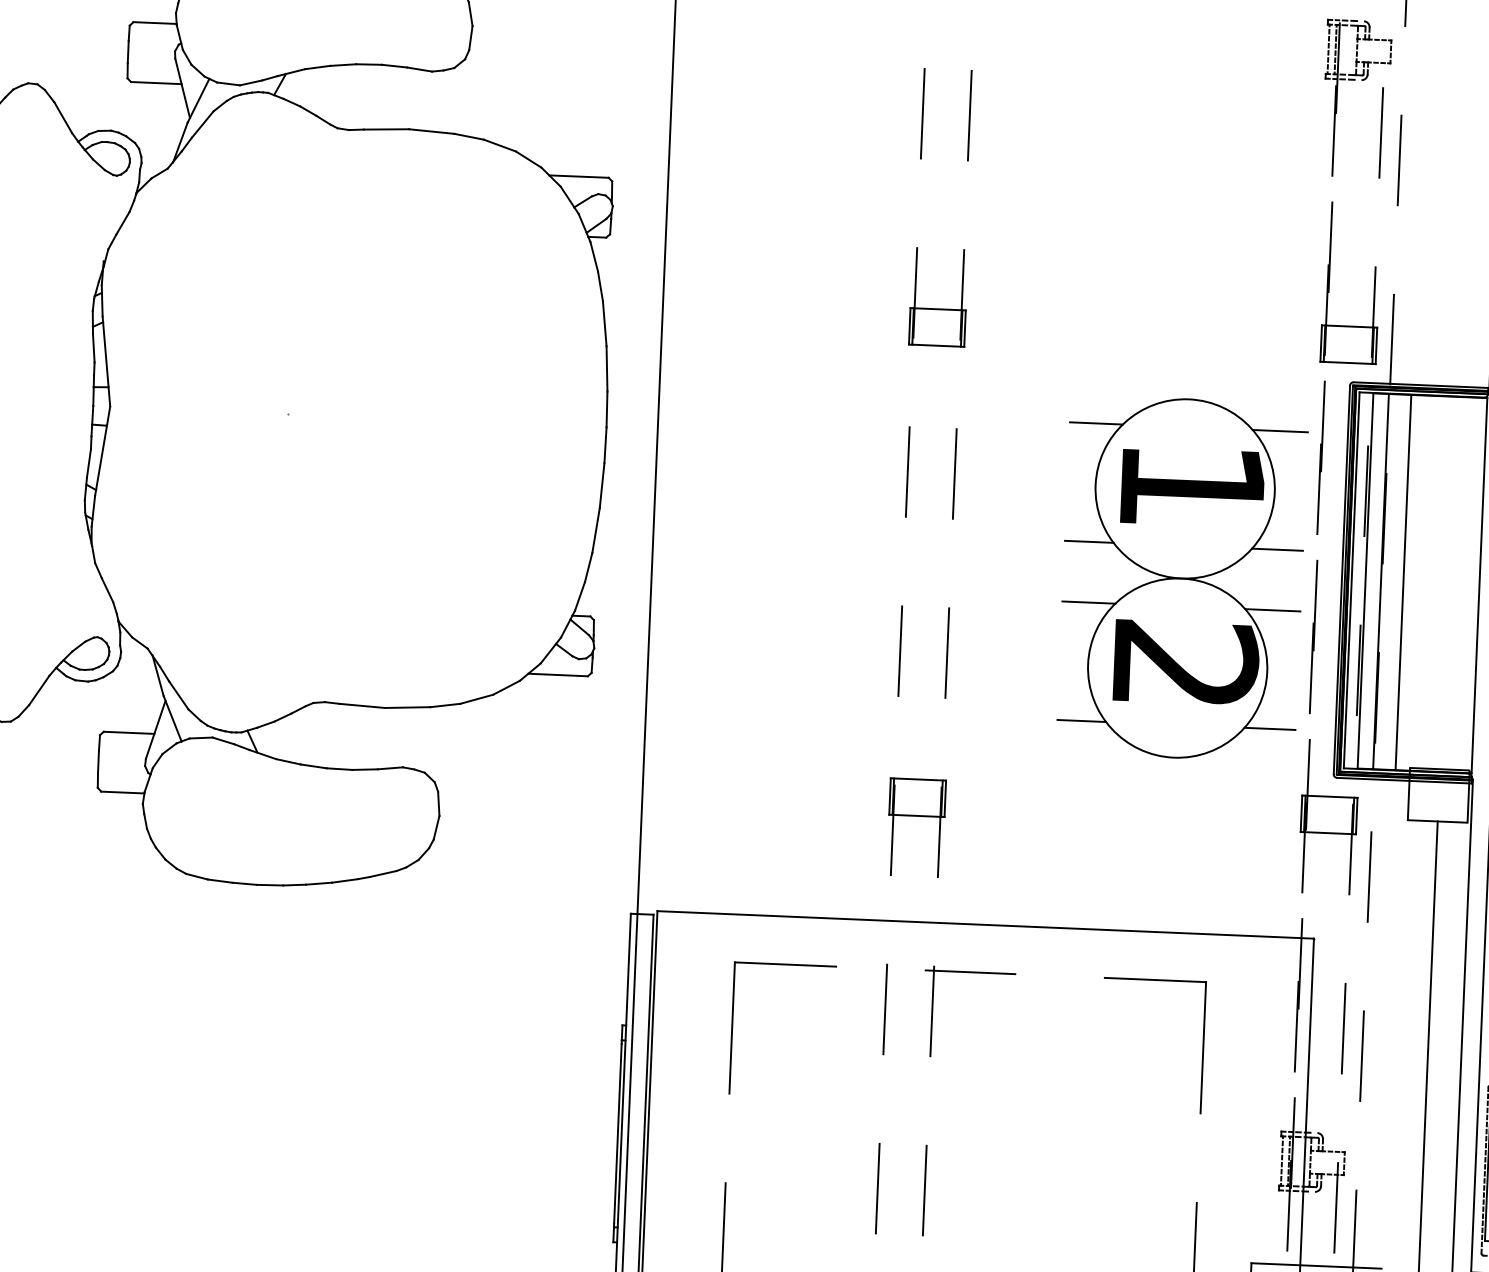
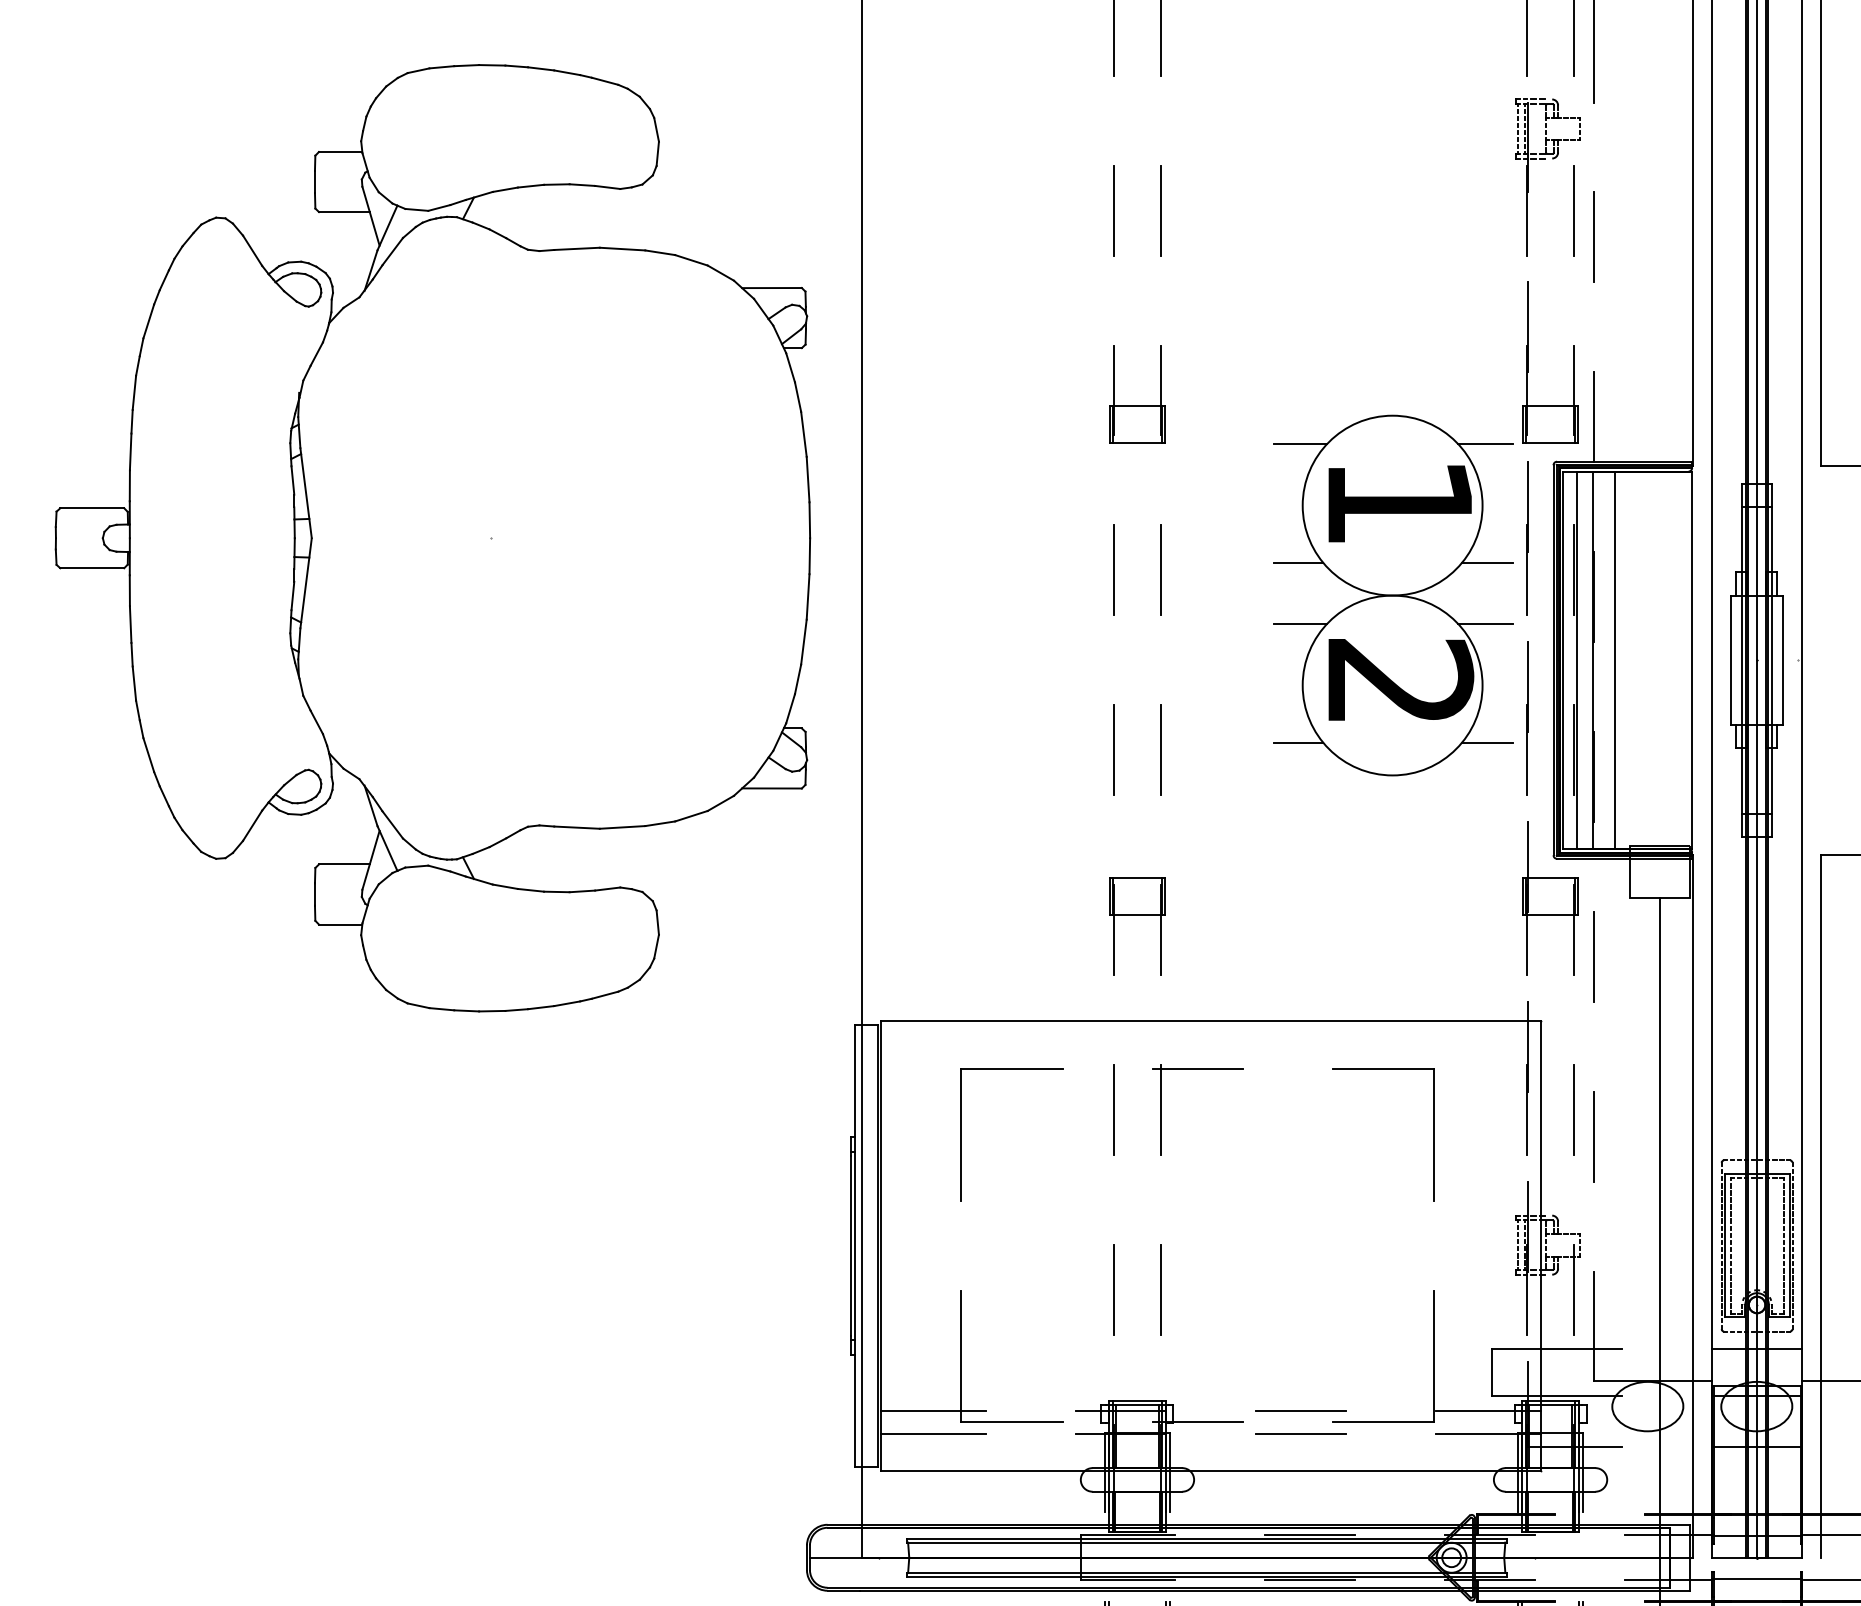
part: (1182, 578) -> (1393, 595), moved

